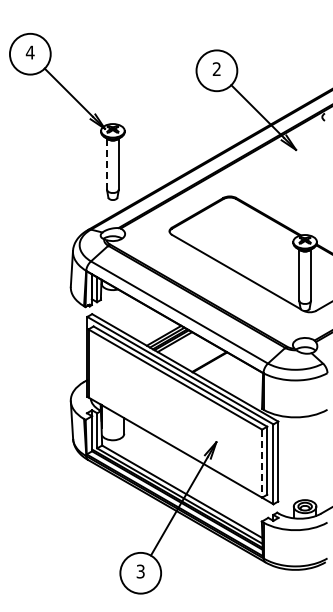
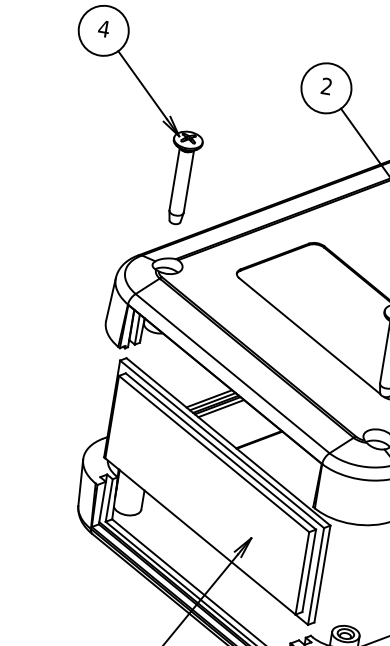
line: (107, 164) -> (175, 179), dashed -> solid
line: (262, 464) -> (302, 574), dashed -> solid

